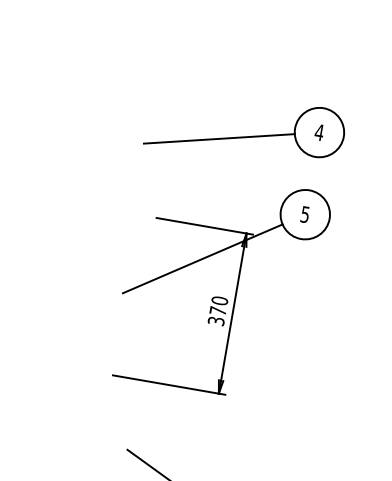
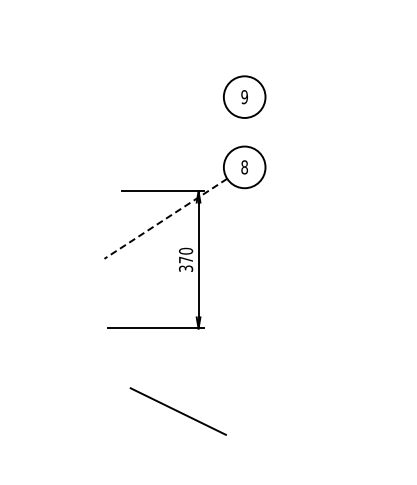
text: (319, 132) -> (244, 97), 4 -> 9
line: (219, 138) -> (162, 116), removed
text: (305, 214) -> (244, 167), 5 -> 8
line: (202, 259) -> (165, 219), solid -> dashed

